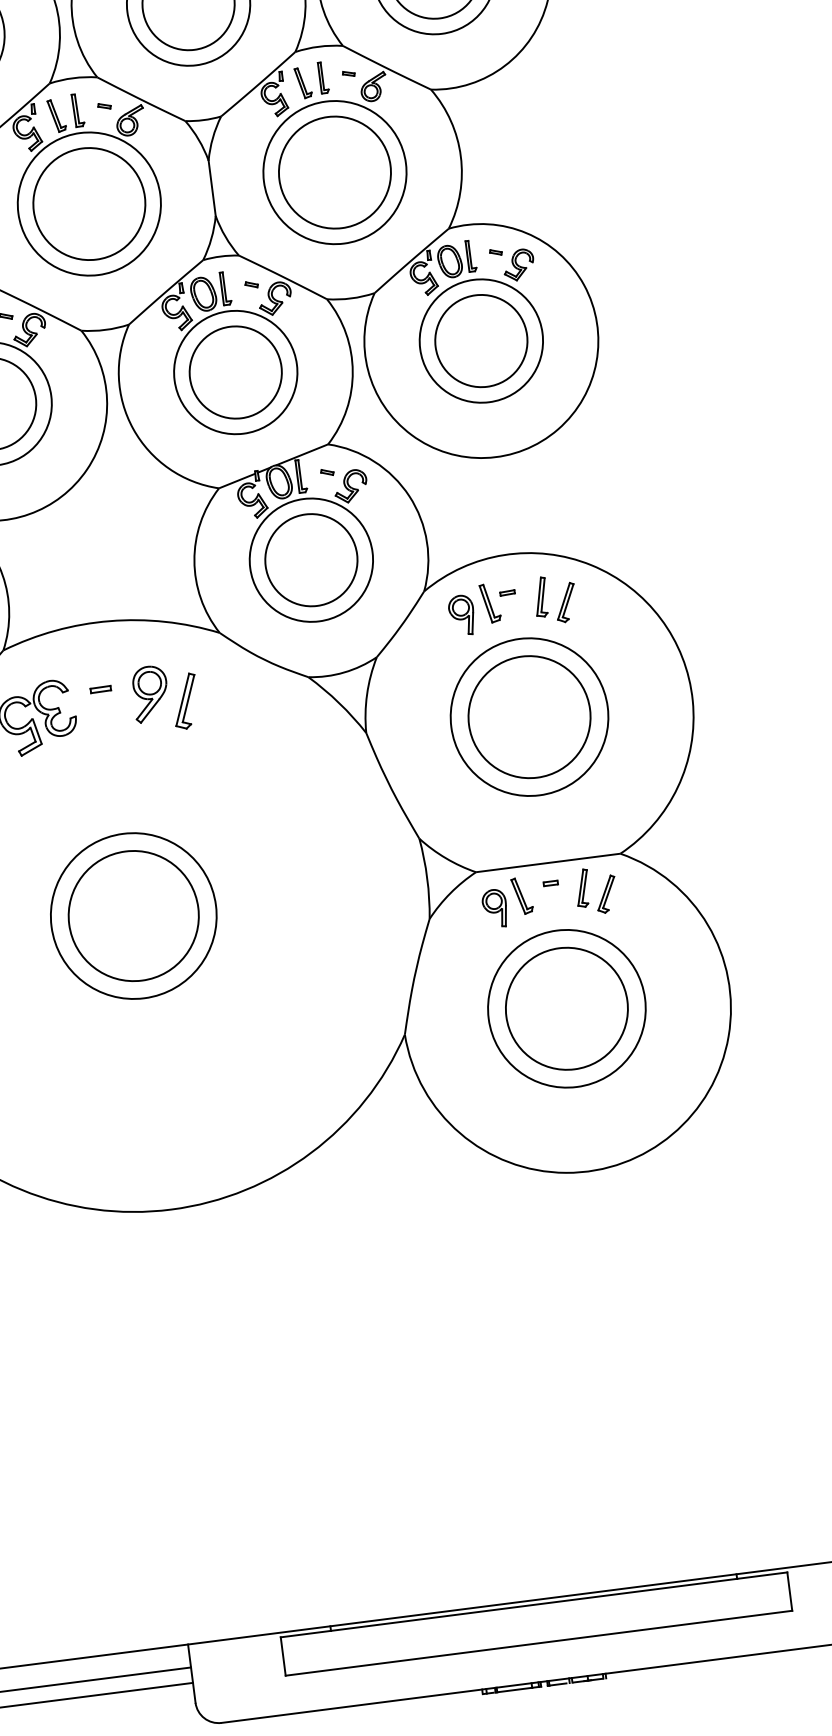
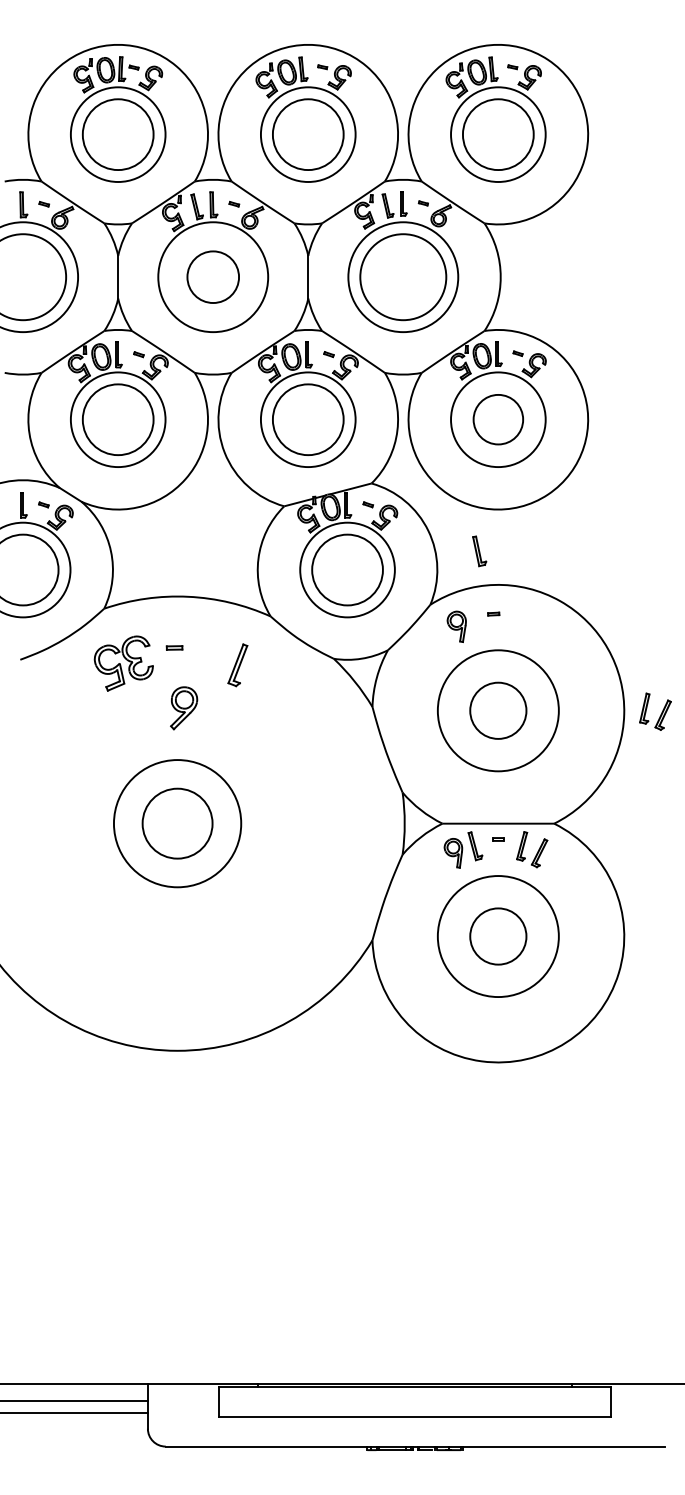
circle: (89, 204) -> (213, 277), size x0.6
circle: (481, 340) -> (498, 419), size x0.7
part: (555, 599) -> (655, 711), moved
part: (490, 603) -> (479, 551), moved
part: (151, 694) -> (184, 708), moved
circle: (529, 716) -> (498, 710), size x0.6
circle: (133, 915) -> (177, 823), size x0.7
circle: (567, 1008) -> (498, 936), size x0.6

